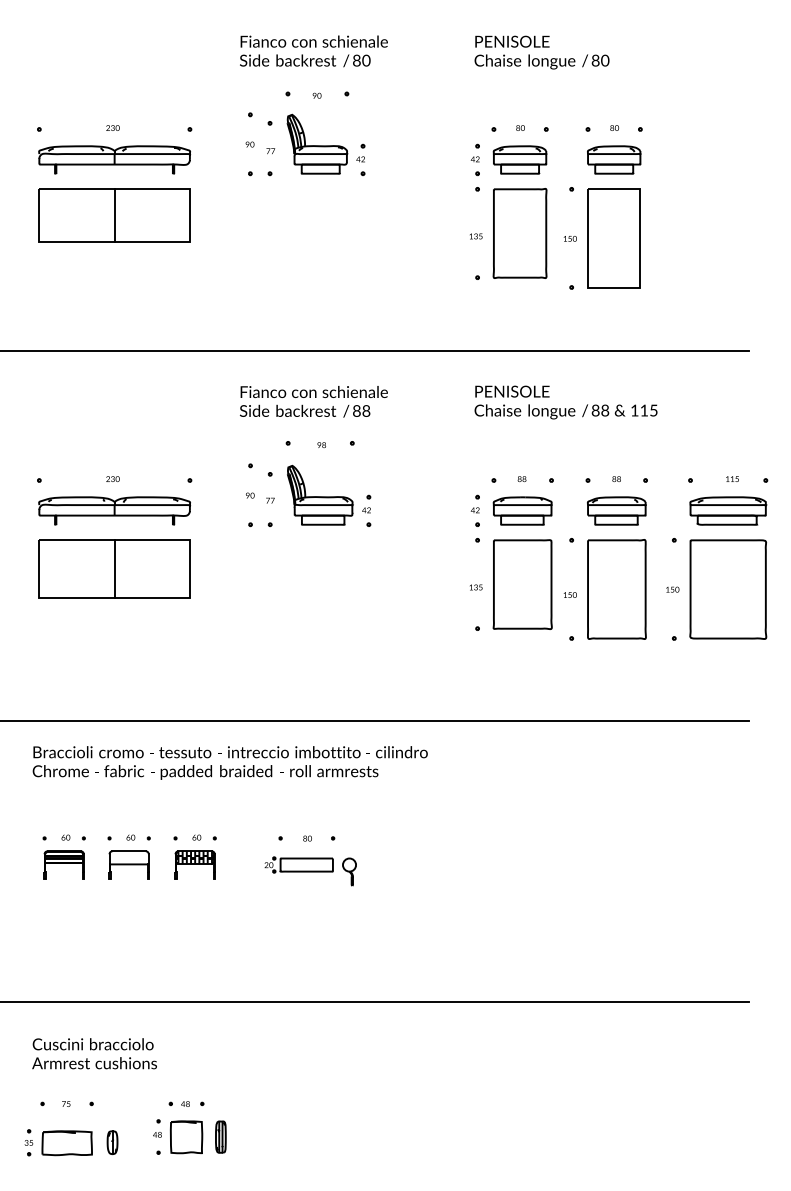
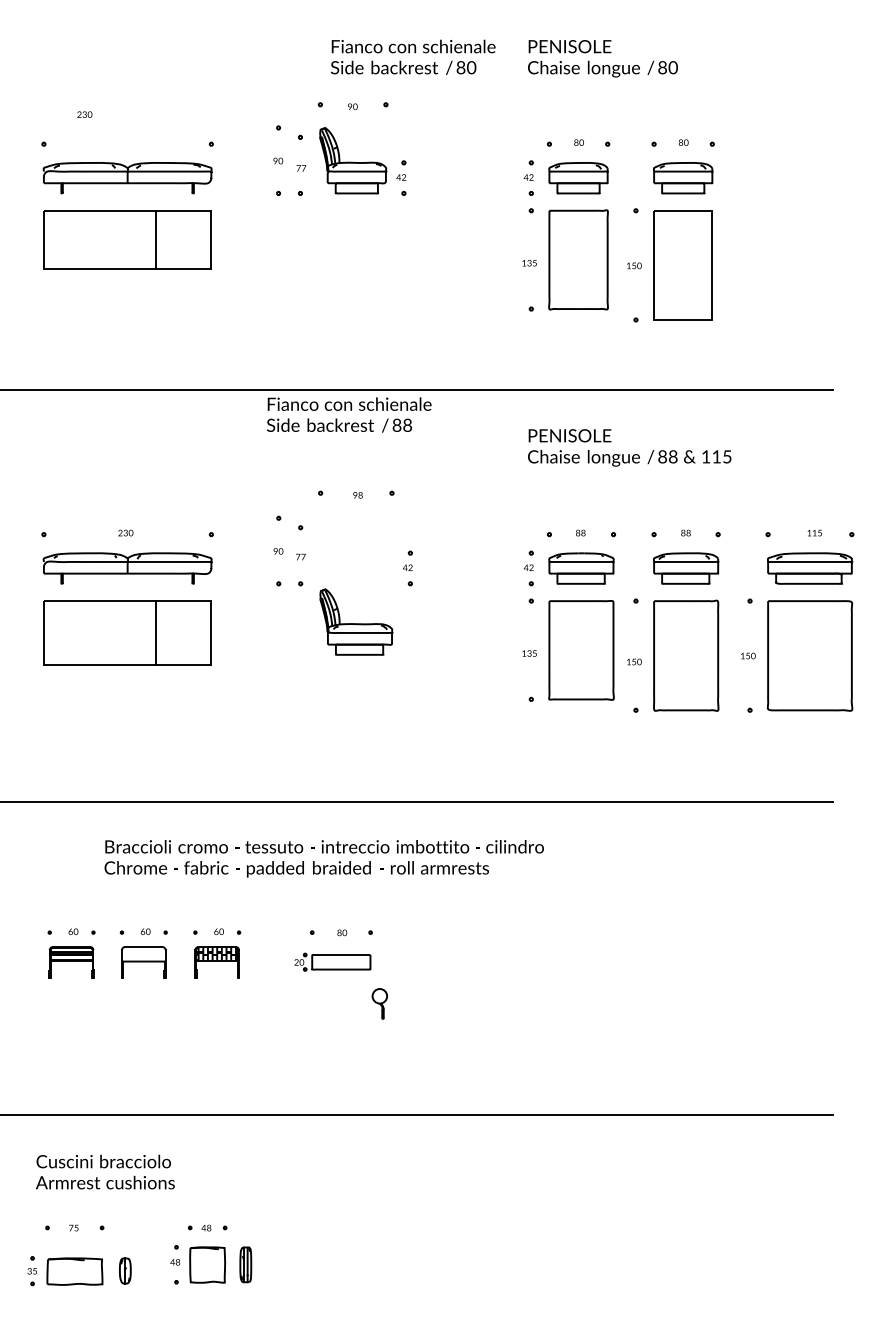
text: (314, 50) -> (413, 56), moved
text: (112, 127) -> (84, 114), moved
line: (114, 215) -> (155, 239), moved
text: (314, 401) -> (349, 414), moved
part: (320, 494) -> (356, 621), moved
line: (114, 569) -> (155, 633), moved
text: (229, 762) -> (323, 858), moved
part: (349, 871) -> (379, 1003), moved

